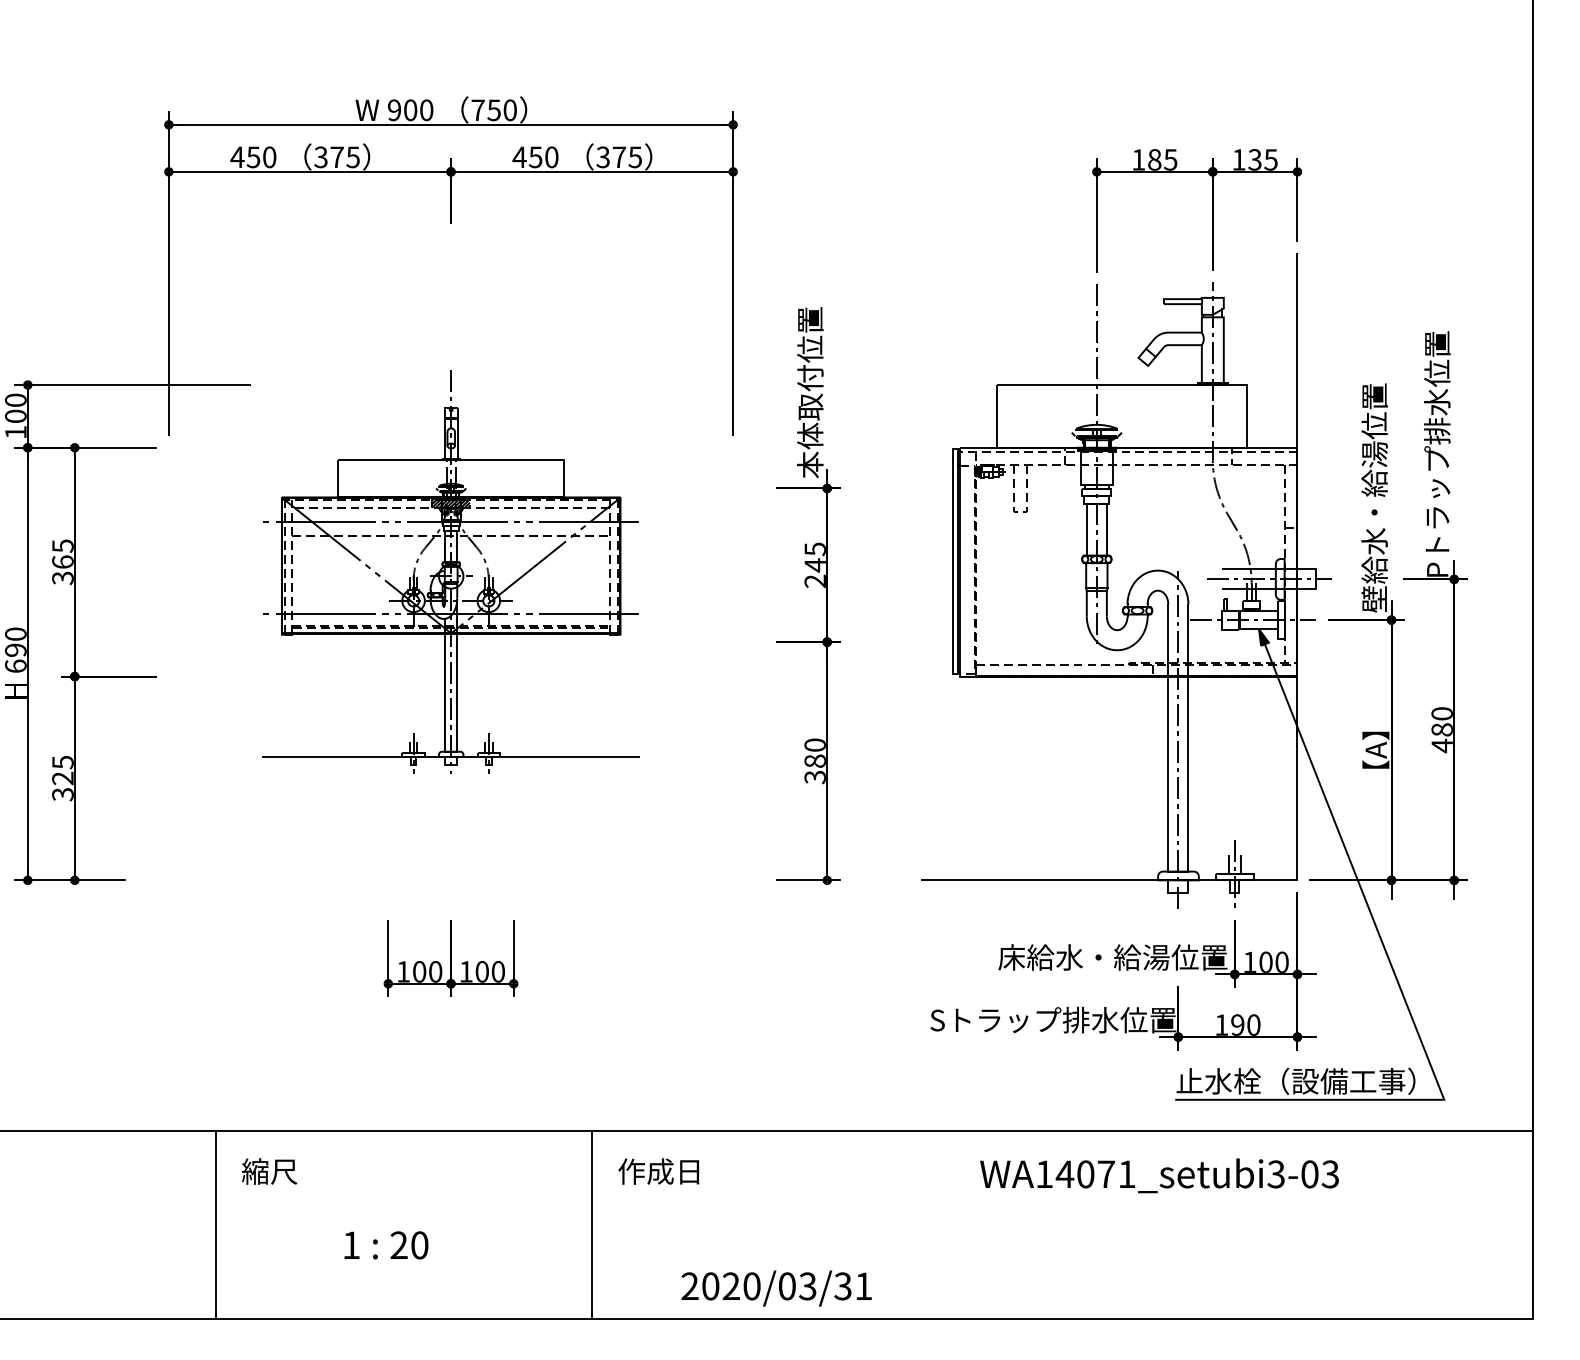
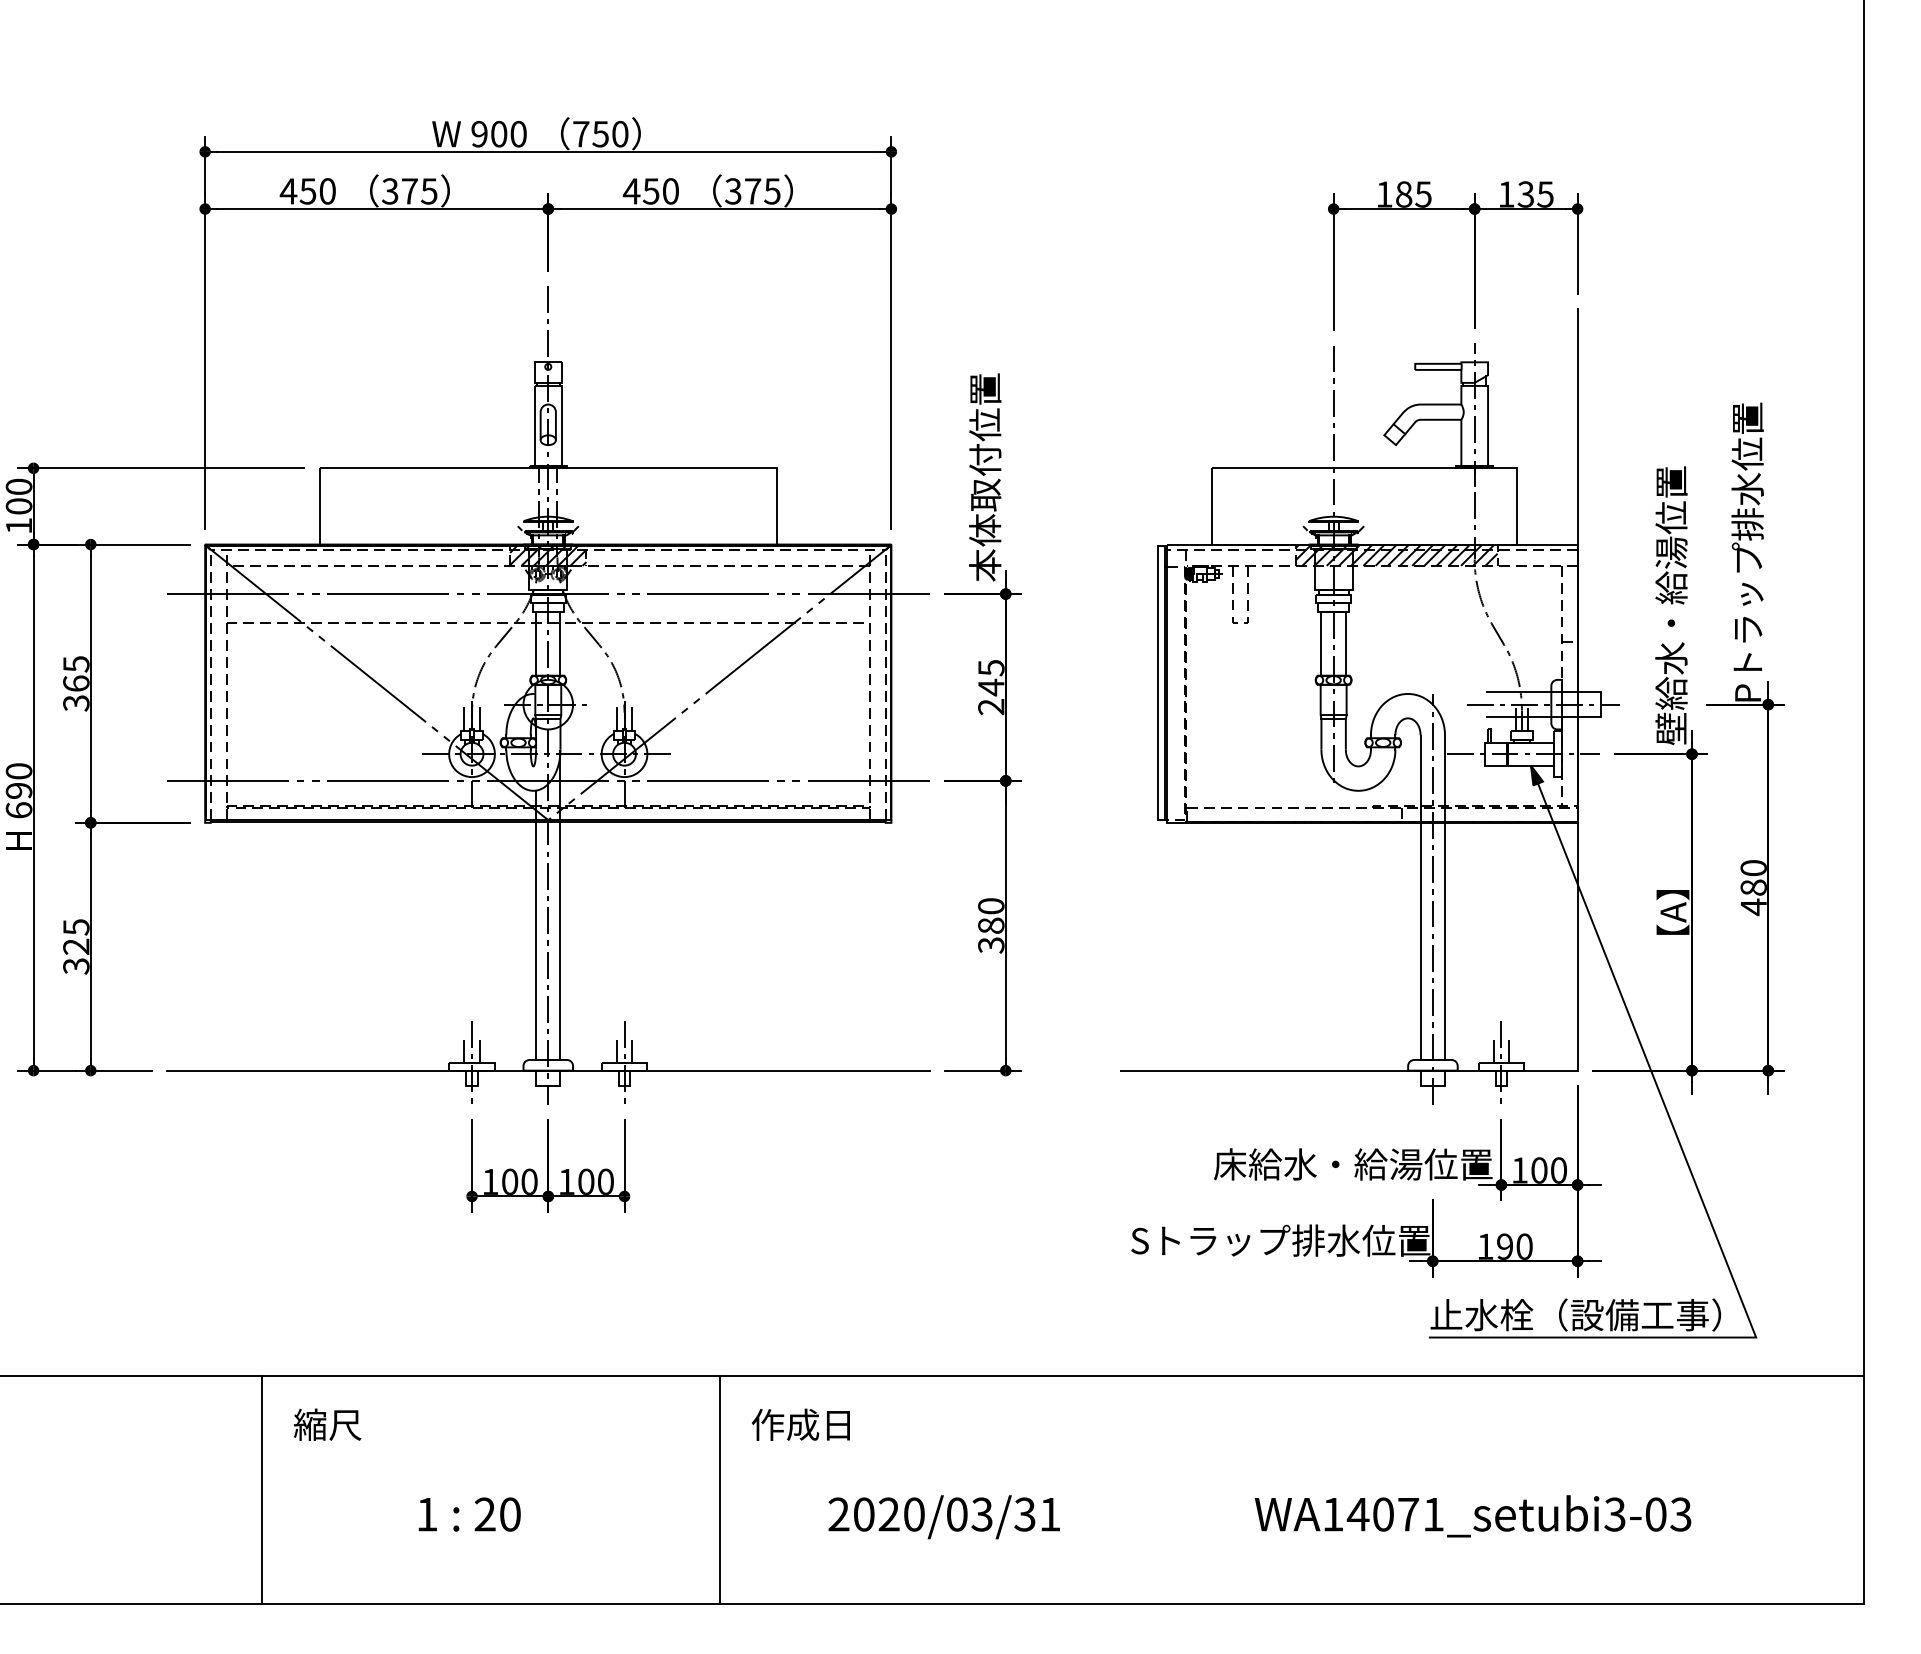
hatch: (1148, 456) -> (1396, 555), added
part: (451, 571) -> (548, 695), size x1.67
text: (1159, 1175) -> (1473, 1515), moved
text: (776, 1288) -> (944, 1517), moved

